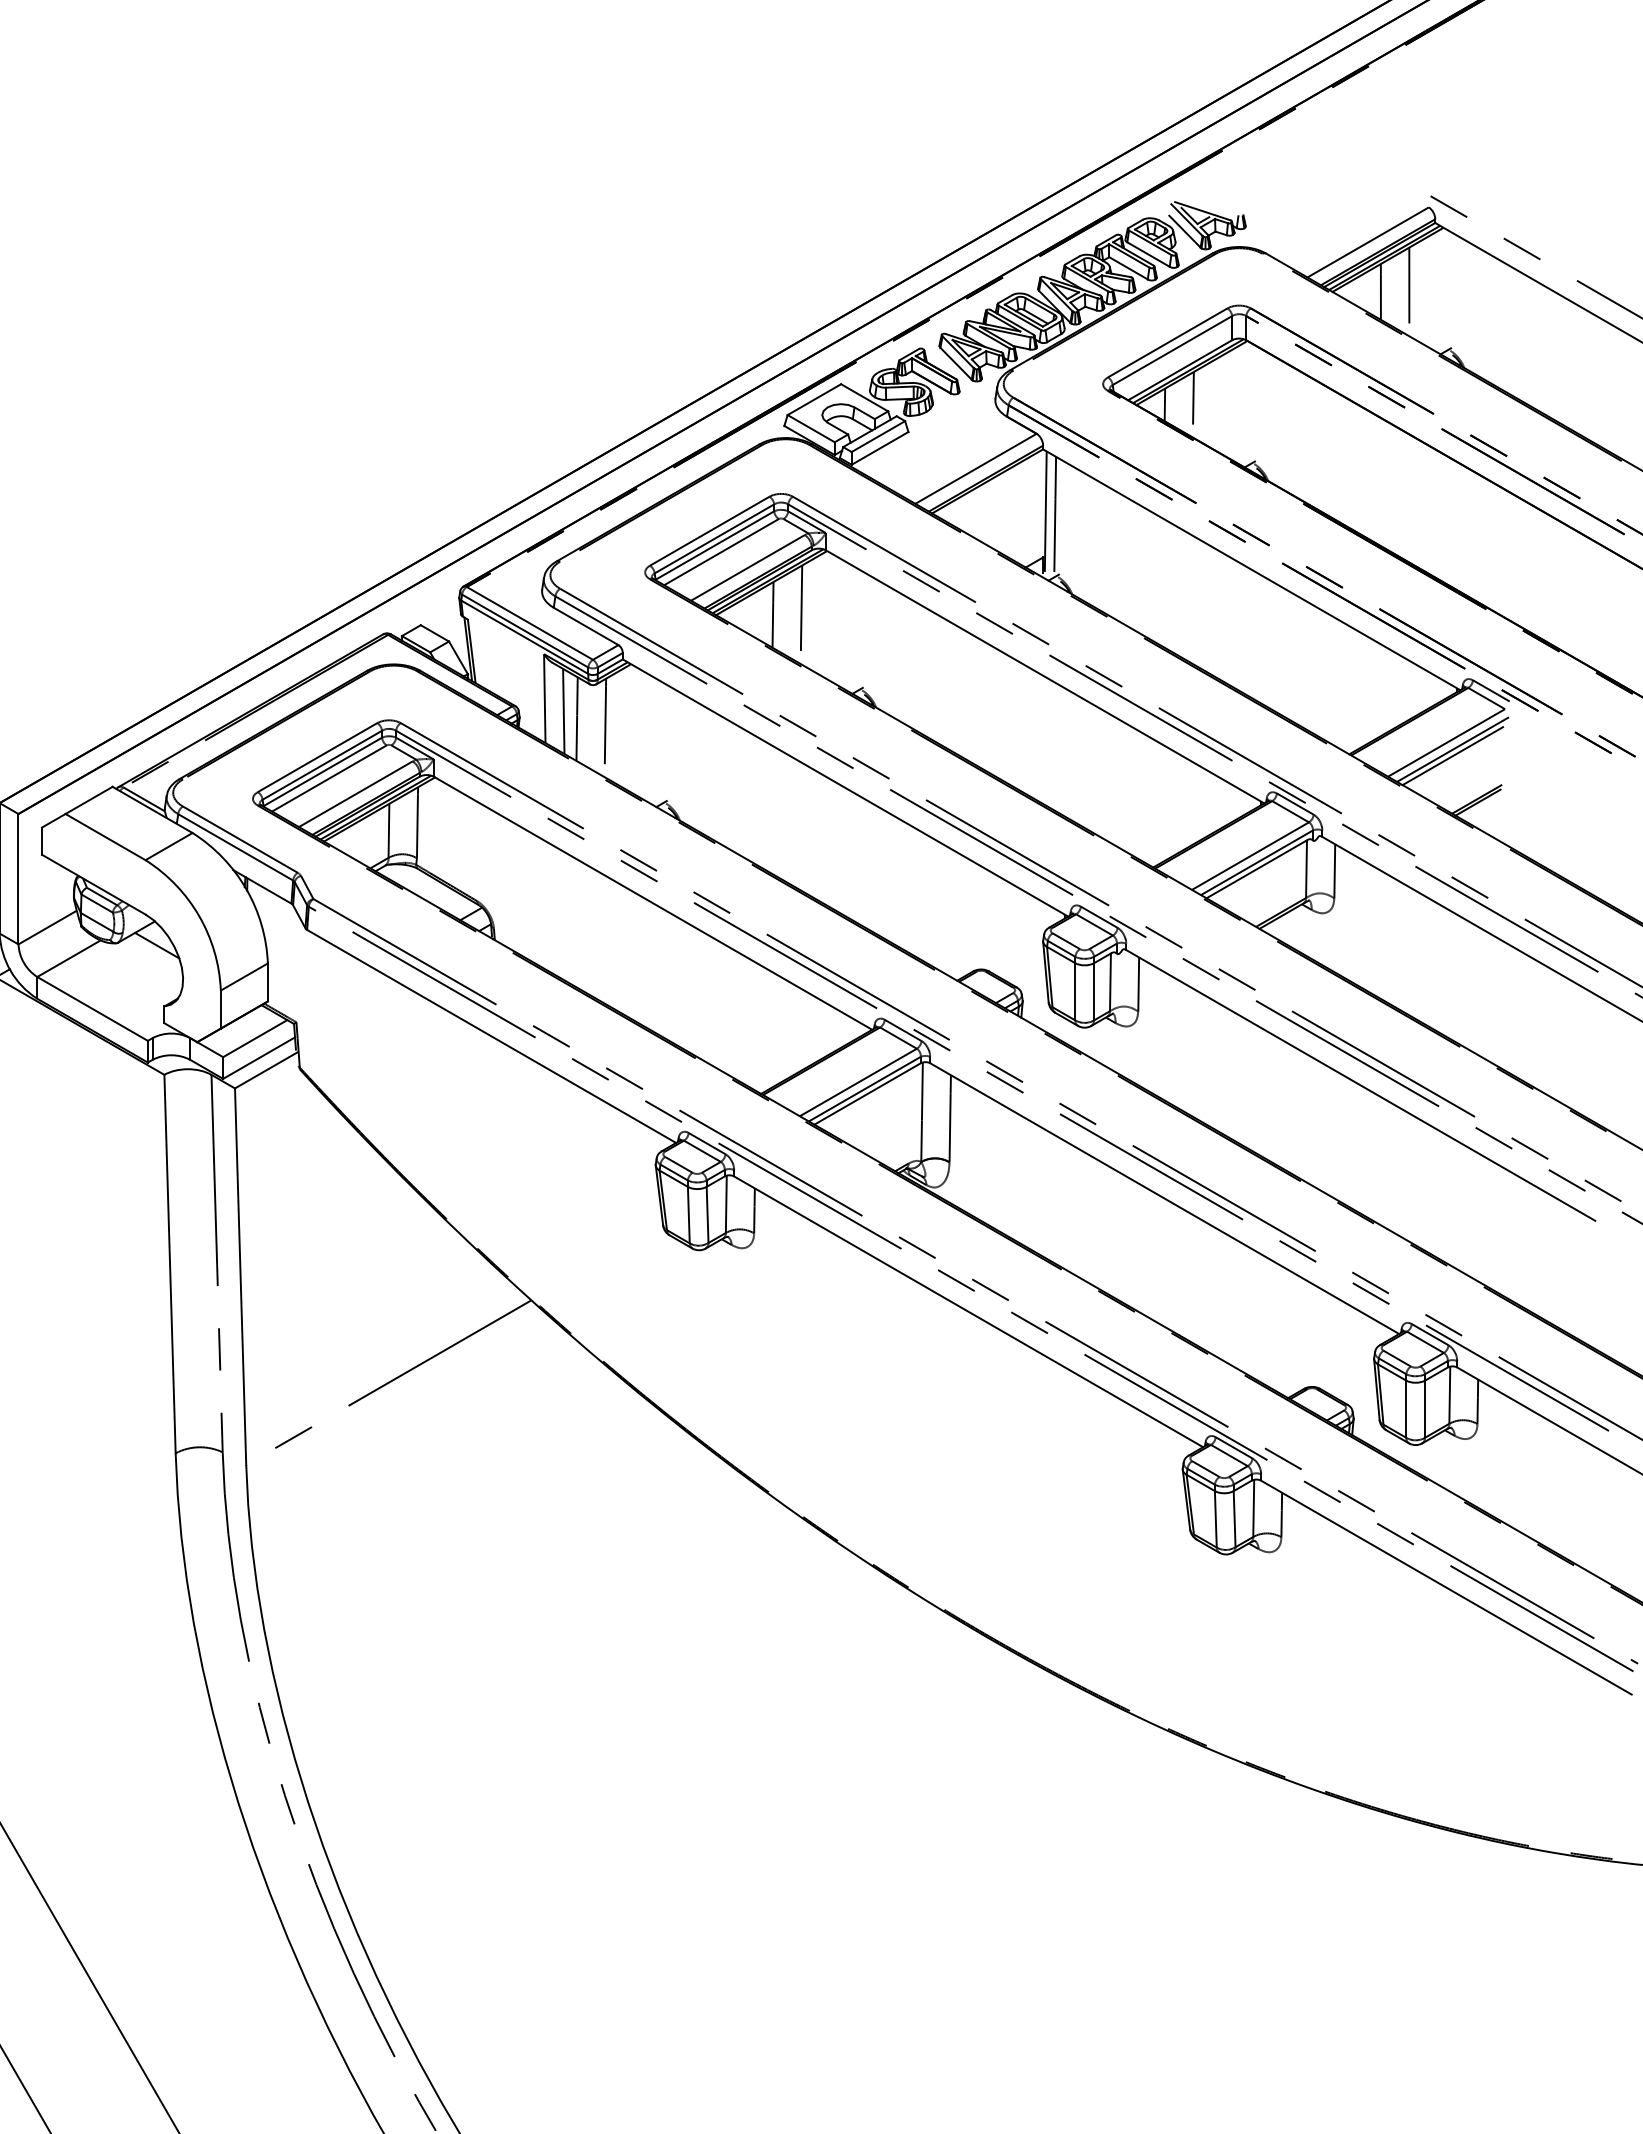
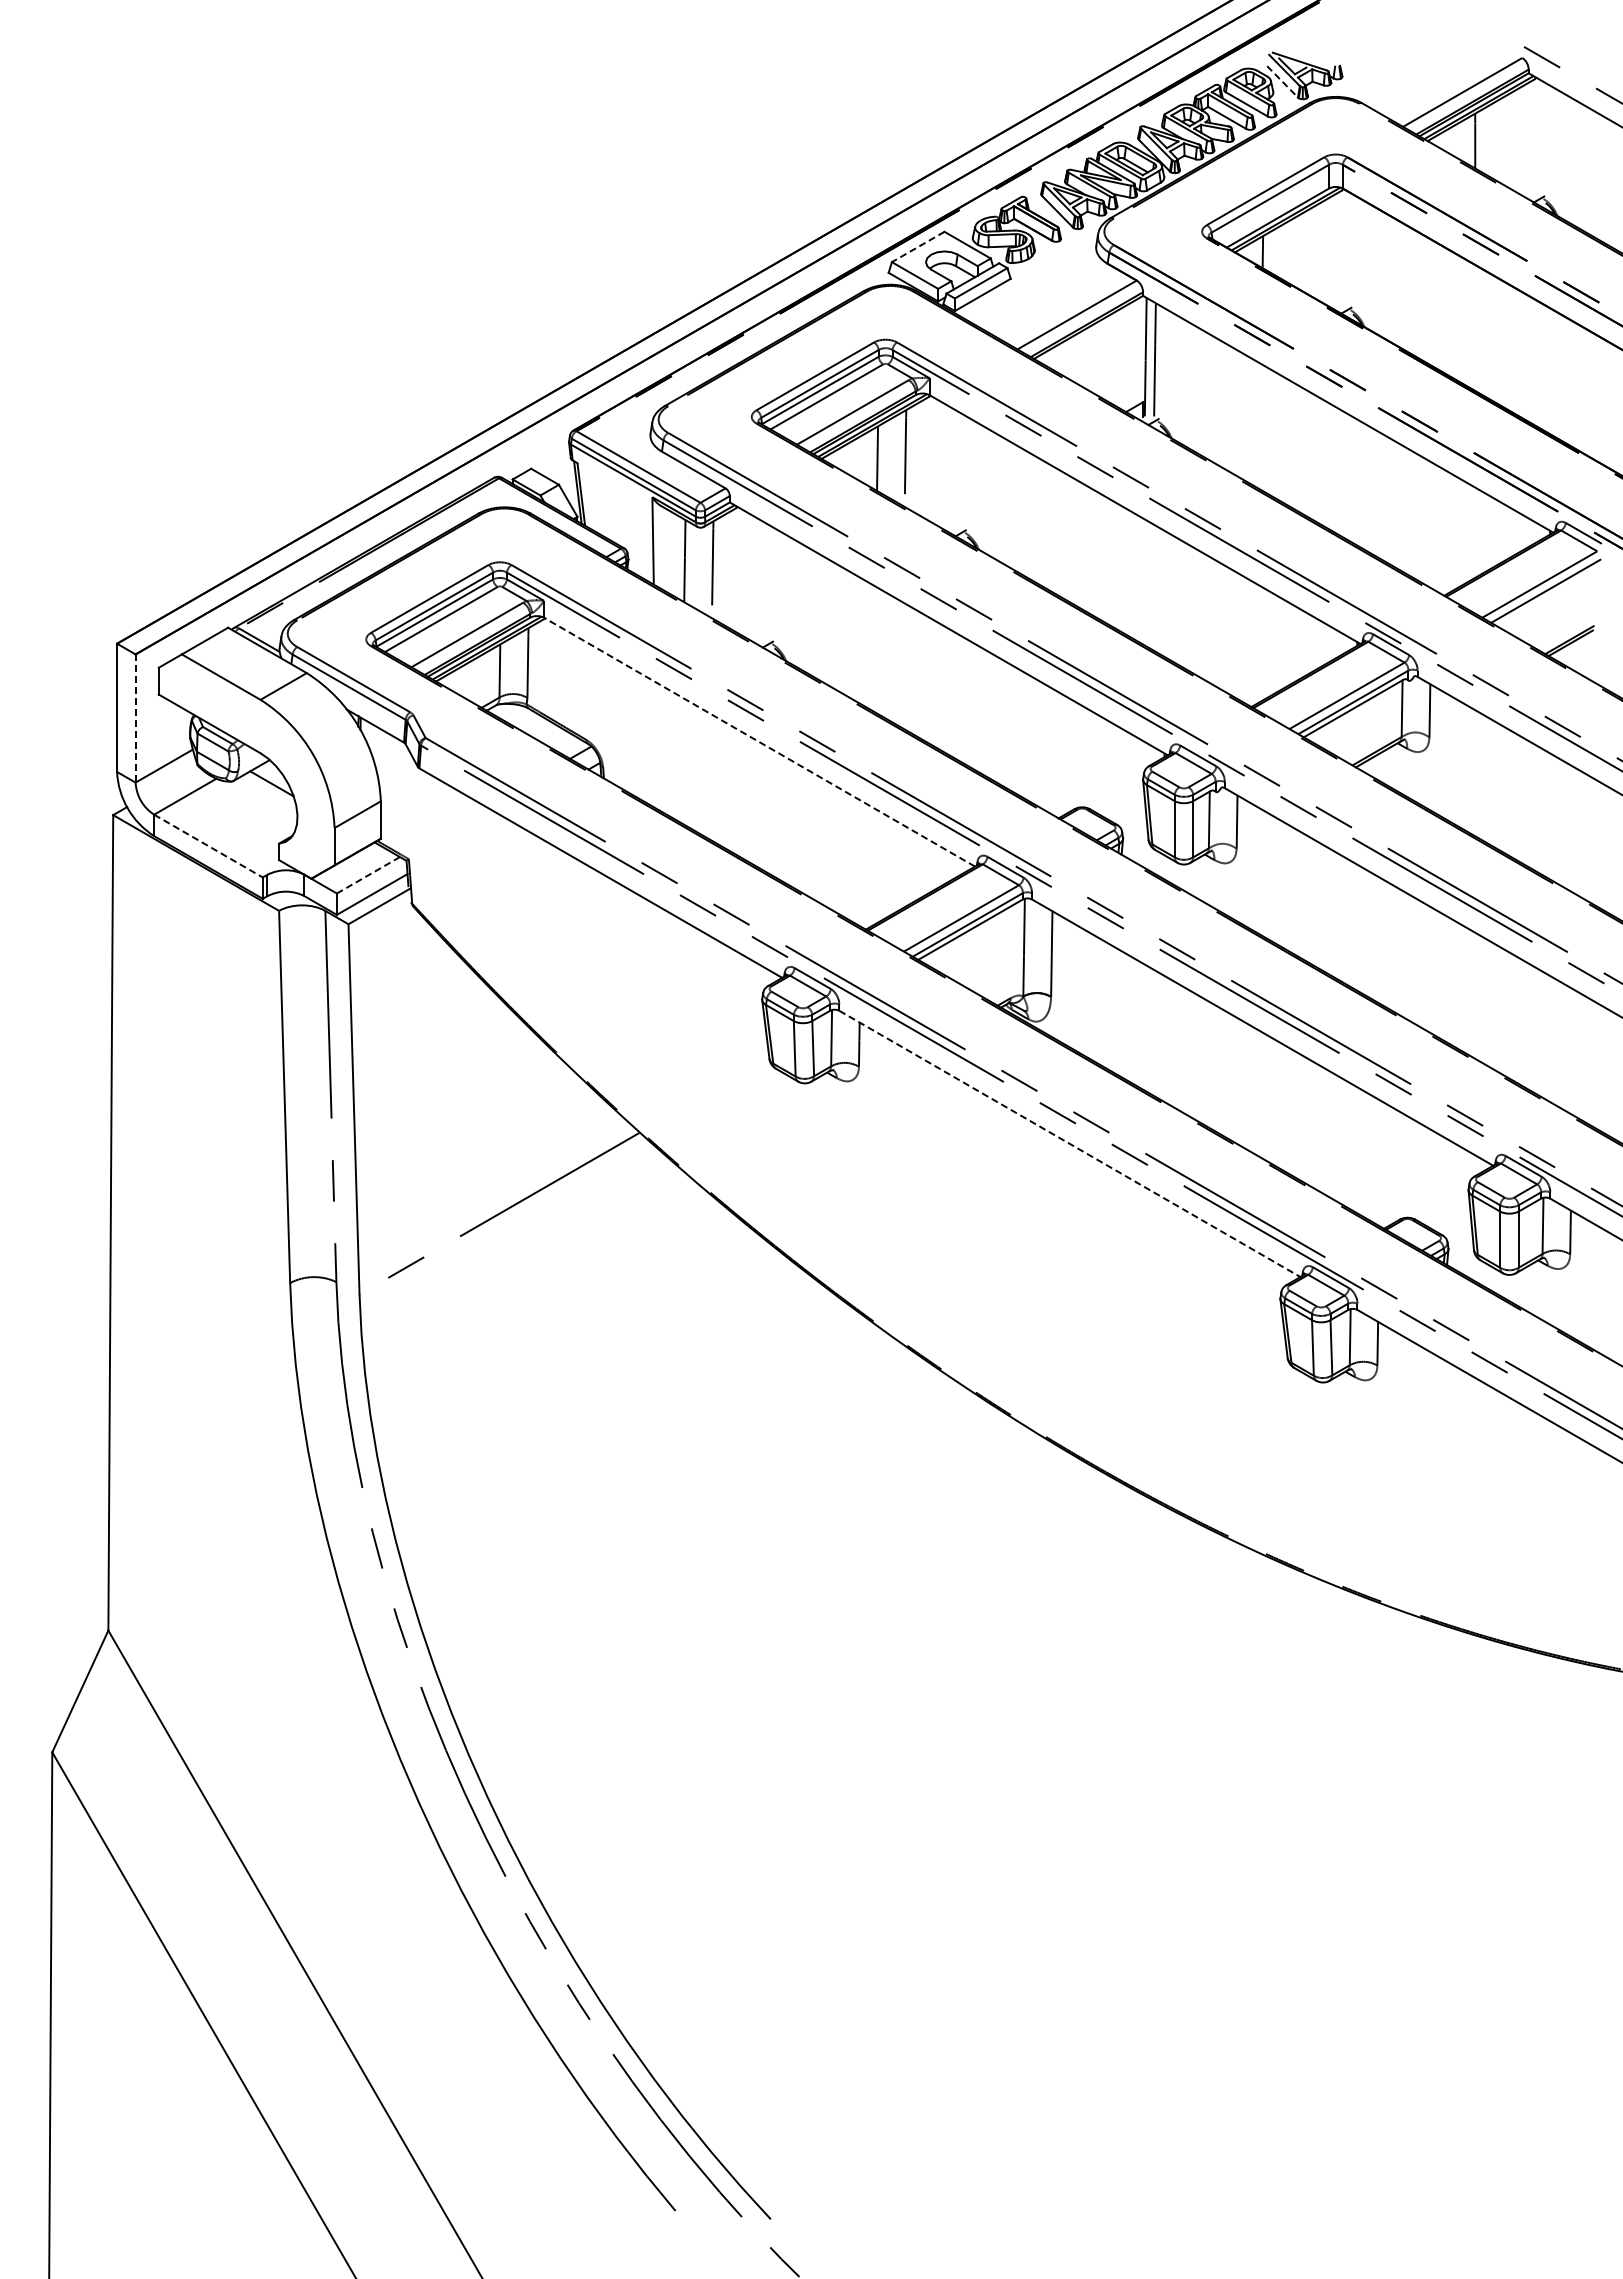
line: (1184, 231) -> (1282, 81), solid -> dashed
line: (1409, 285) -> (1503, 134), removed
line: (1193, 398) -> (1290, 245), removed
line: (813, 400) -> (917, 247), solid -> dashed
line: (563, 711) -> (671, 553), removed
line: (1452, 756) -> (1545, 597), removed
line: (18, 880) -> (135, 719), solid -> dashed
line: (652, 903) -> (759, 742), solid -> dashed
line: (92, 1009) -> (208, 846), solid -> dashed
line: (255, 1038) -> (368, 875), solid -> dashed
line: (969, 1312) -> (1070, 1144), solid -> dashed

